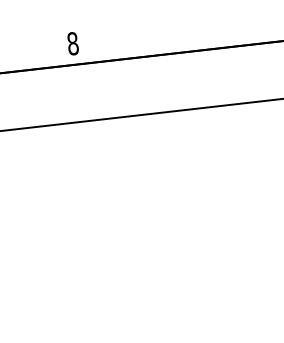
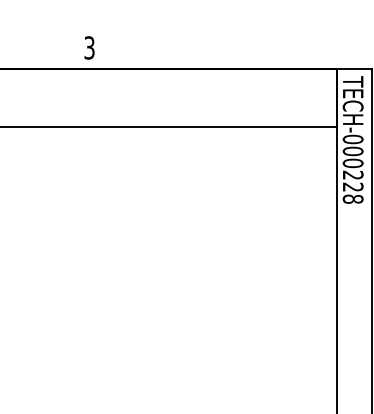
text: (72, 43) -> (89, 47), 8 -> 3

